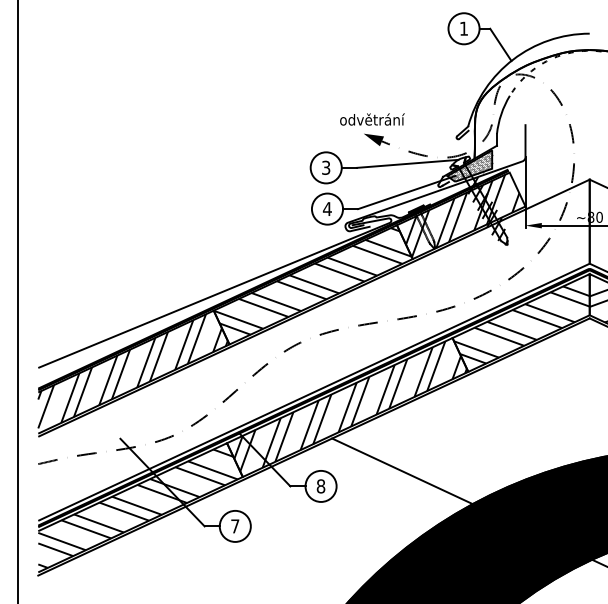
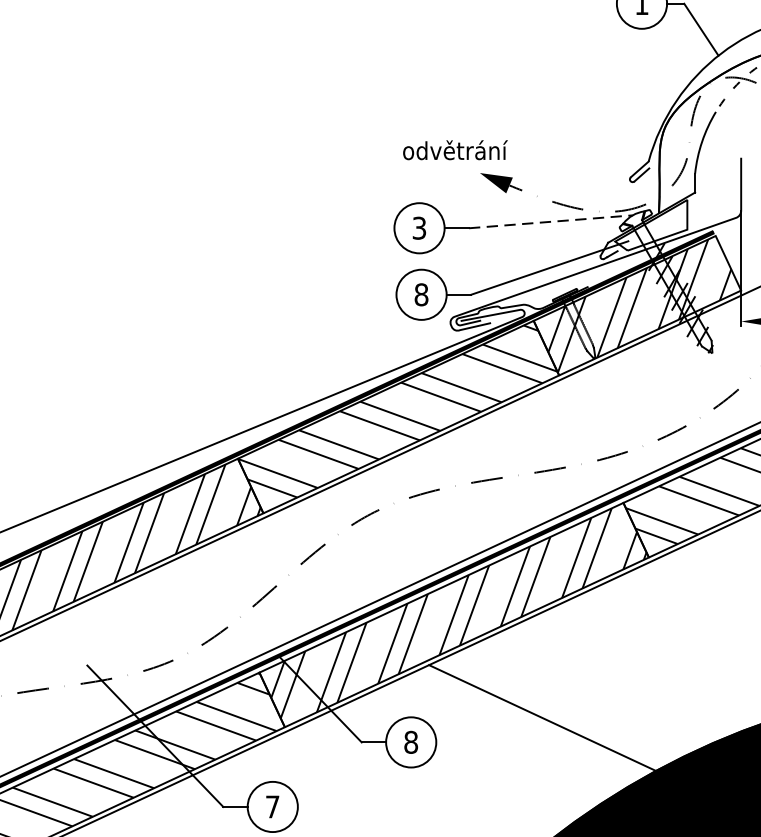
text: (372, 119) -> (455, 150), moved
line: (407, 163) -> (550, 221), solid -> dashed
hatch: (470, 165) -> (652, 224), removed
text: (326, 209) -> (419, 295), 4 -> 8

